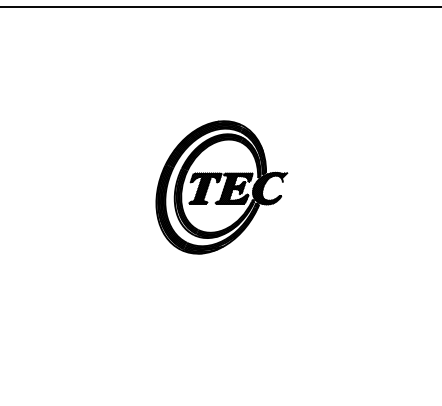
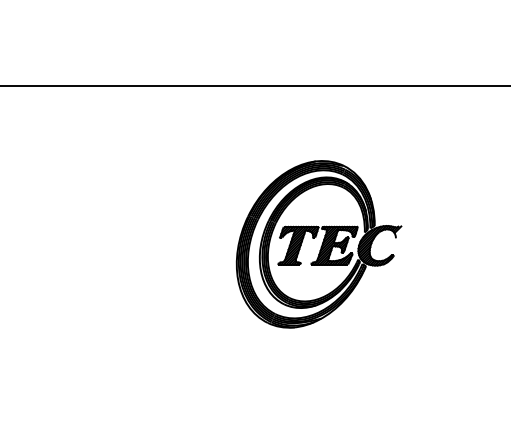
part: (221, 187) -> (318, 244), size x1.43

